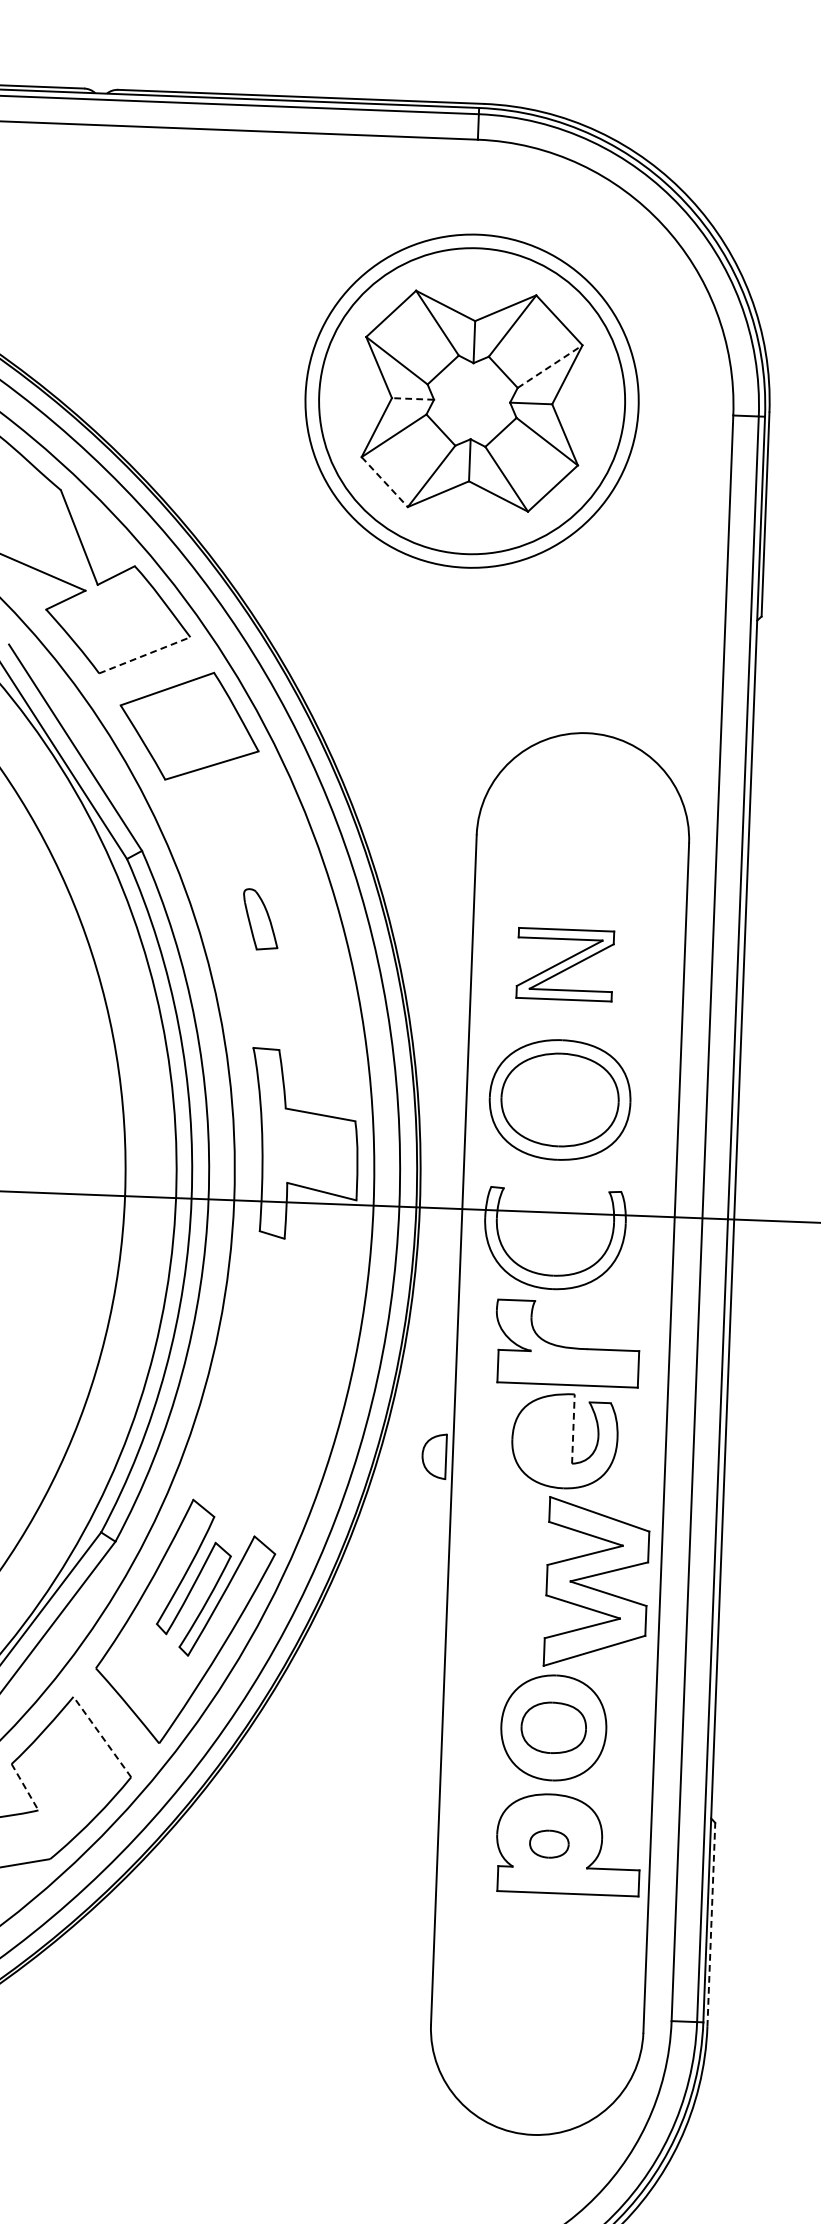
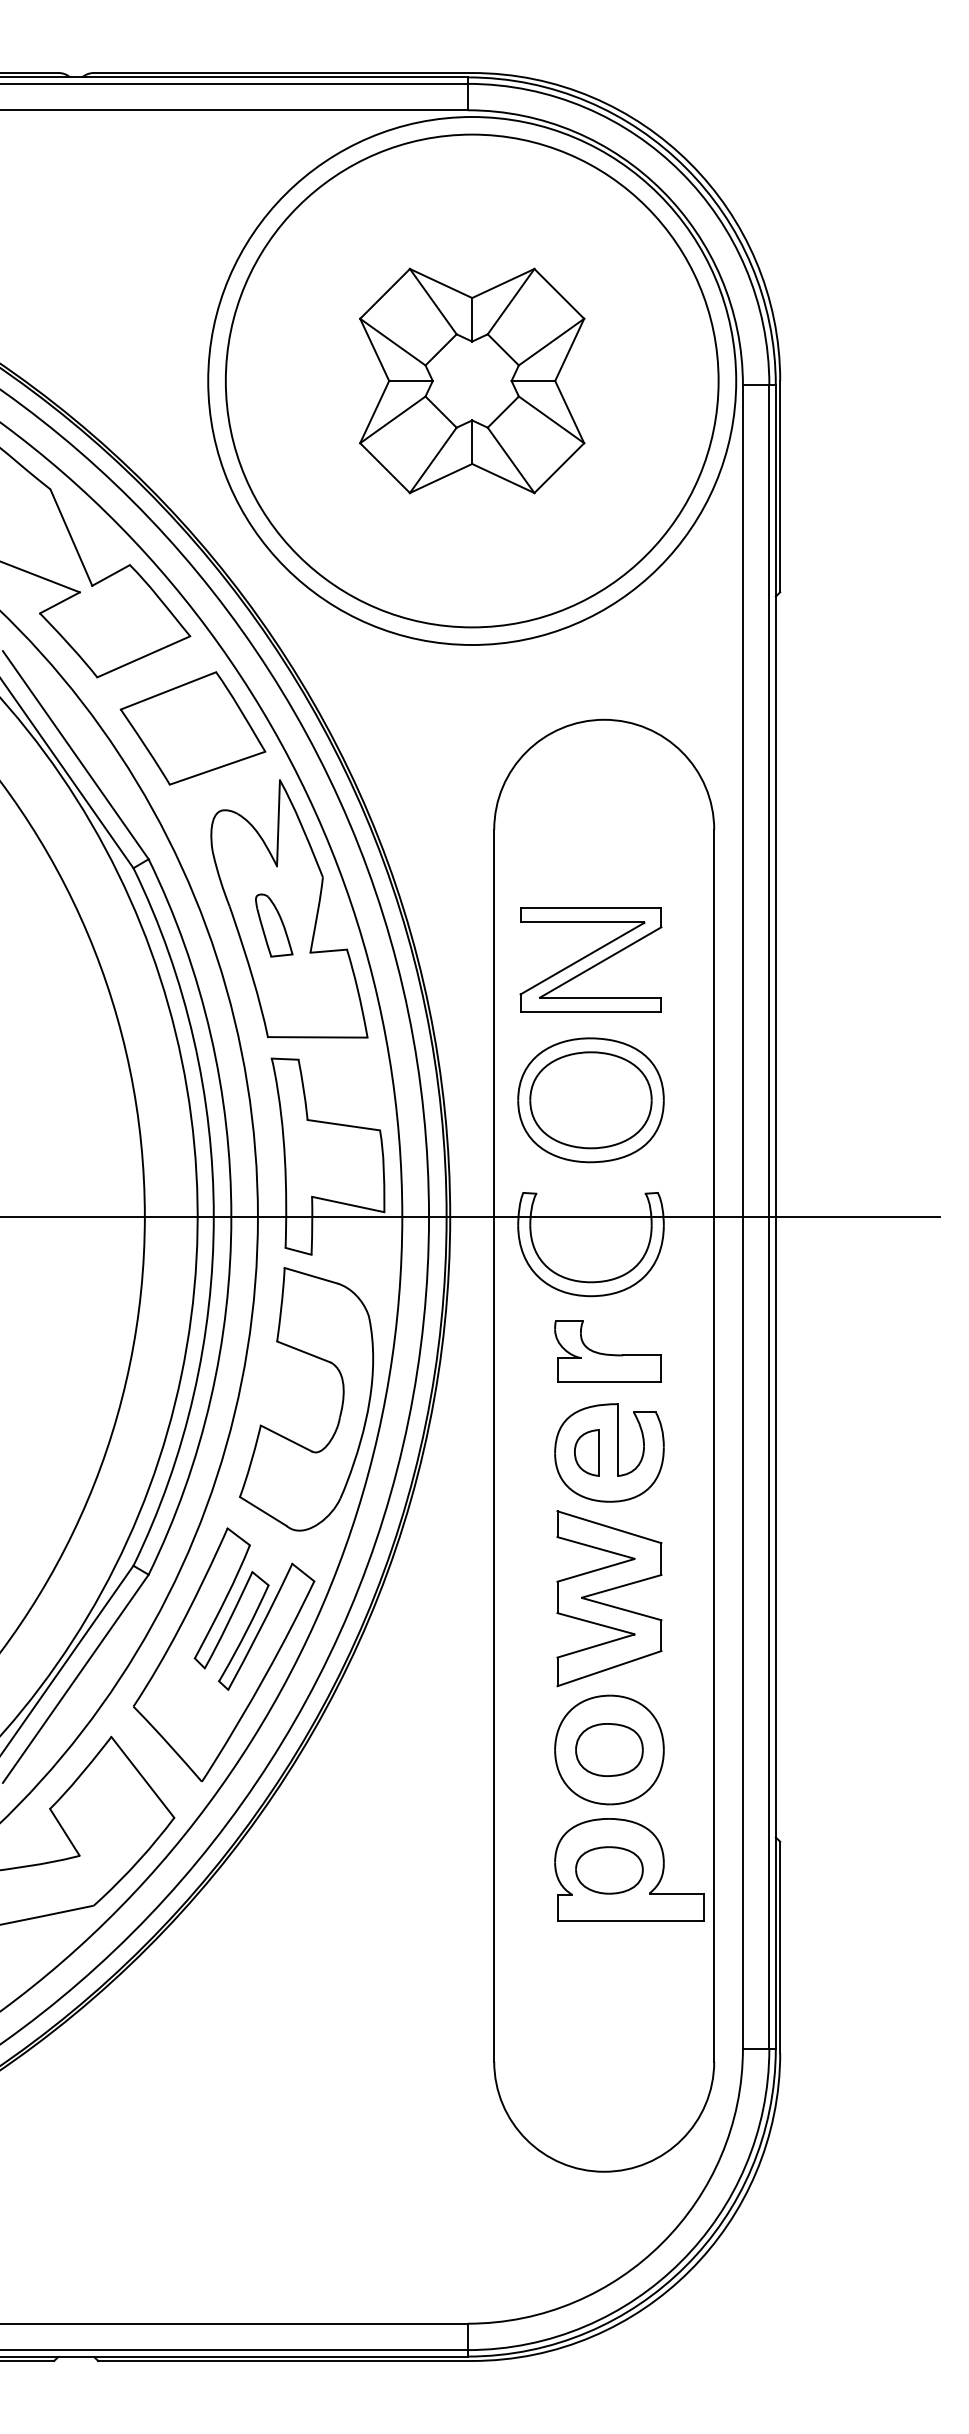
line: (550, 366) -> (551, 341), dashed -> solid
line: (413, 399) -> (411, 381), dashed -> solid
circle: (471, 400) -> (471, 380), size x1.43
circle: (472, 401) -> (472, 381), size x1.67
line: (385, 482) -> (385, 468), dashed -> solid
line: (144, 654) -> (143, 656), dashed -> solid
part: (276, 903) -> (289, 908), added
part: (564, 964) -> (590, 959), size x1.43
part: (566, 1343) -> (607, 1351), size x0.71
part: (307, 1383) -> (341, 1403), added
line: (573, 1429) -> (617, 1440), dashed -> solid
part: (433, 1455) -> (586, 1452), moved
part: (597, 1583) -> (609, 1598), moved
line: (102, 1737) -> (142, 1777), dashed -> solid
line: (24, 1787) -> (64, 1832), dashed -> solid
part: (549, 1844) -> (609, 1870), size x1.67
line: (711, 1924) -> (780, 1947), dashed -> solid

